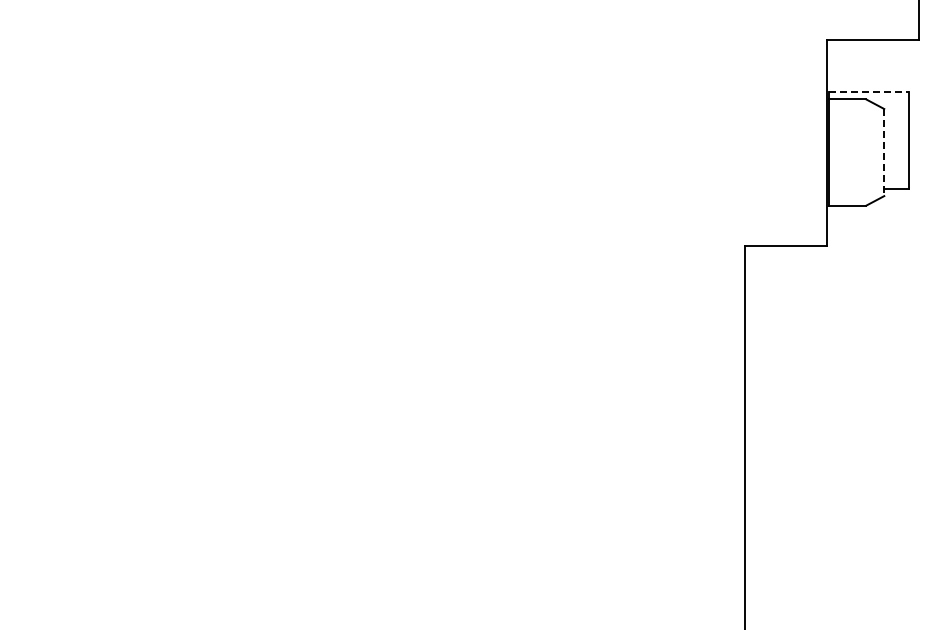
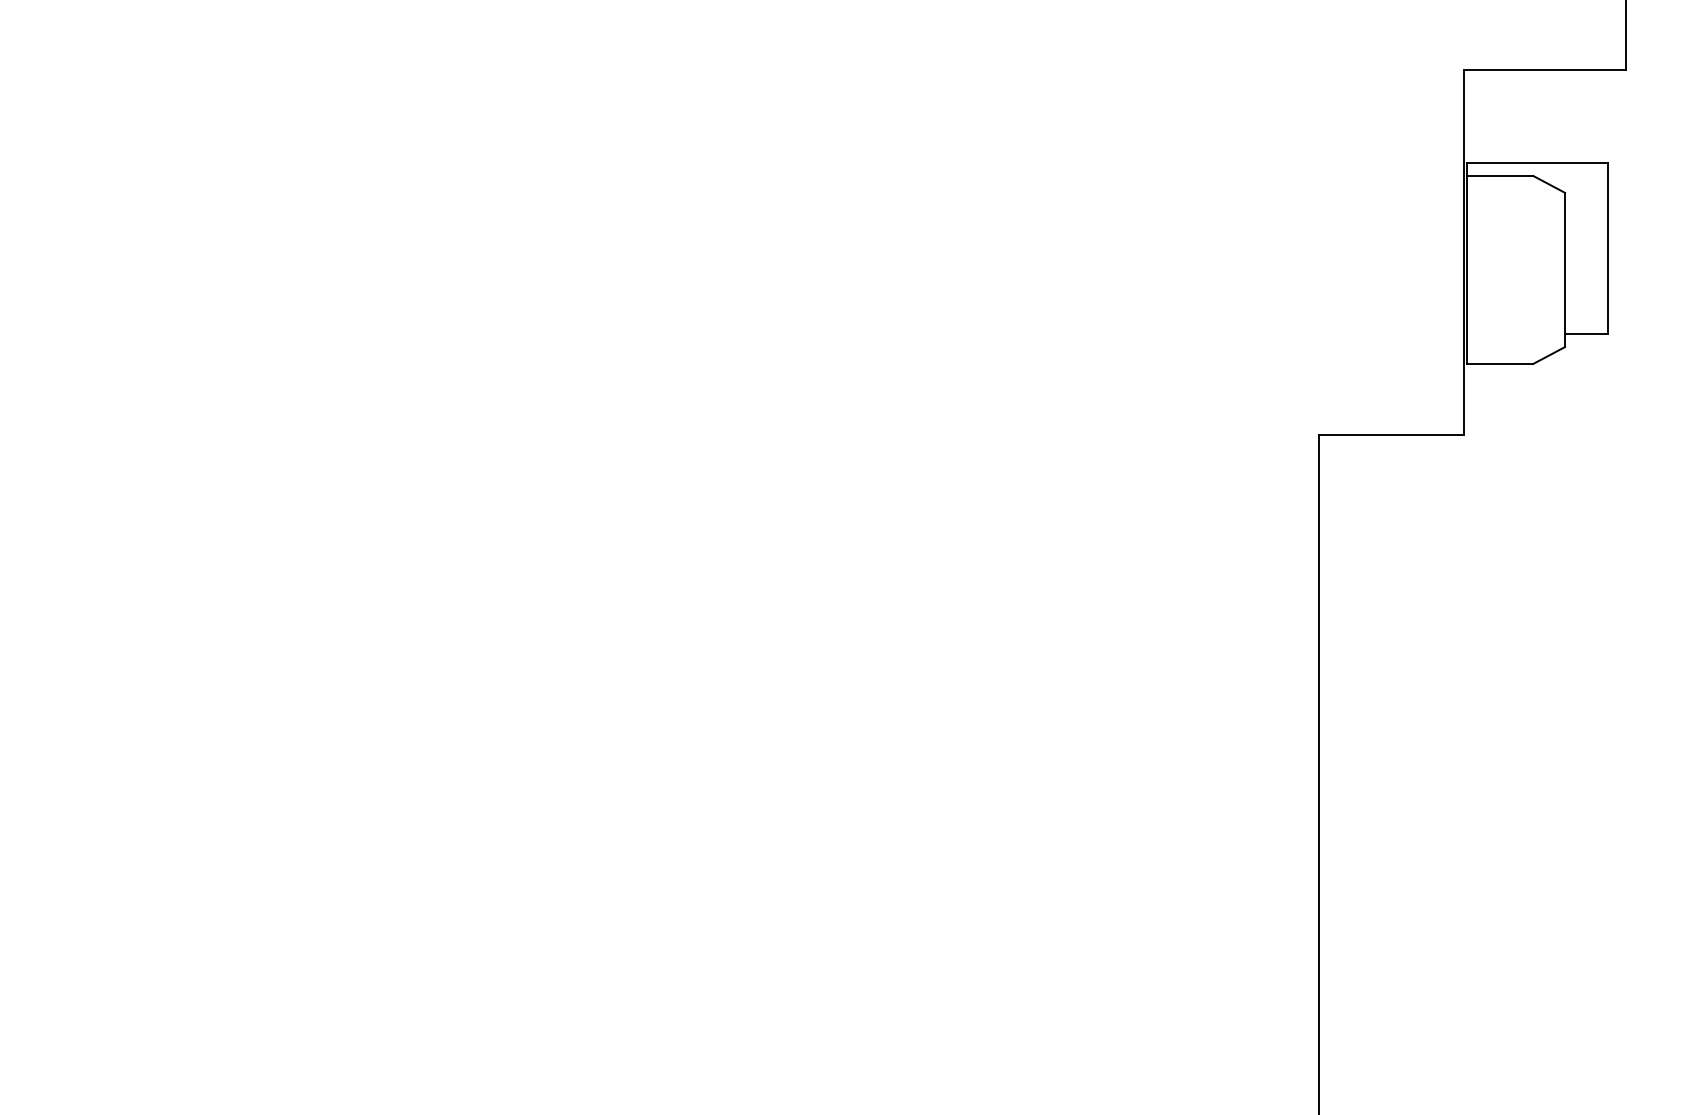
line: (869, 92) -> (1538, 163), dashed -> solid
line: (884, 152) -> (1565, 269), dashed -> solid

